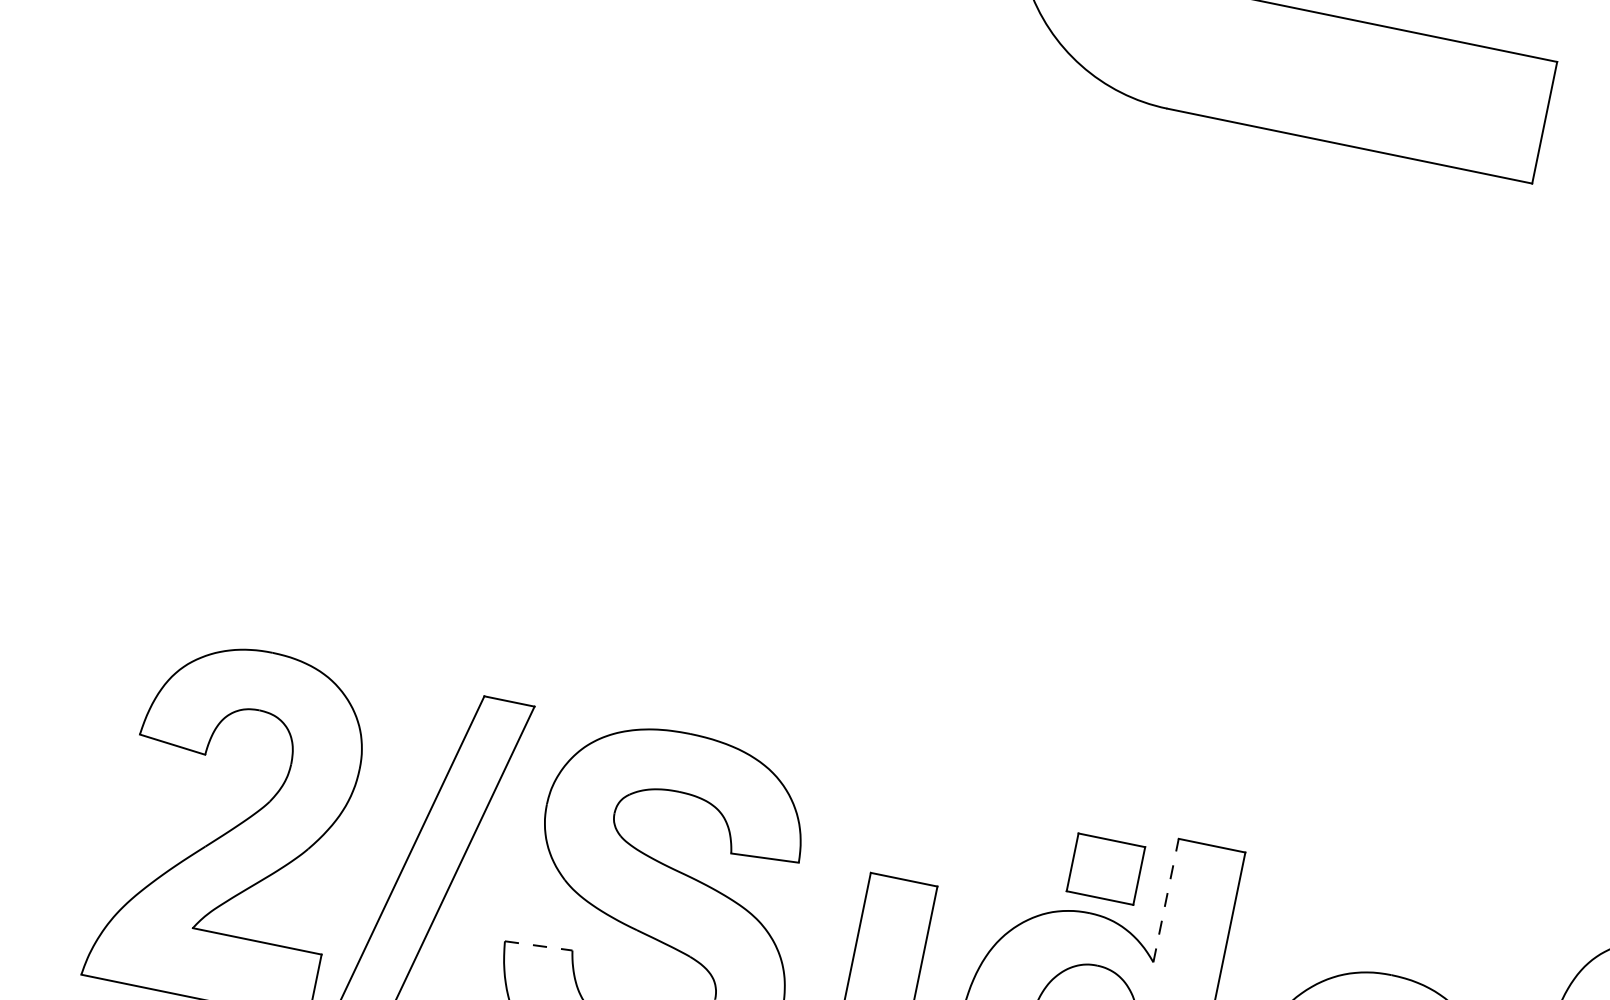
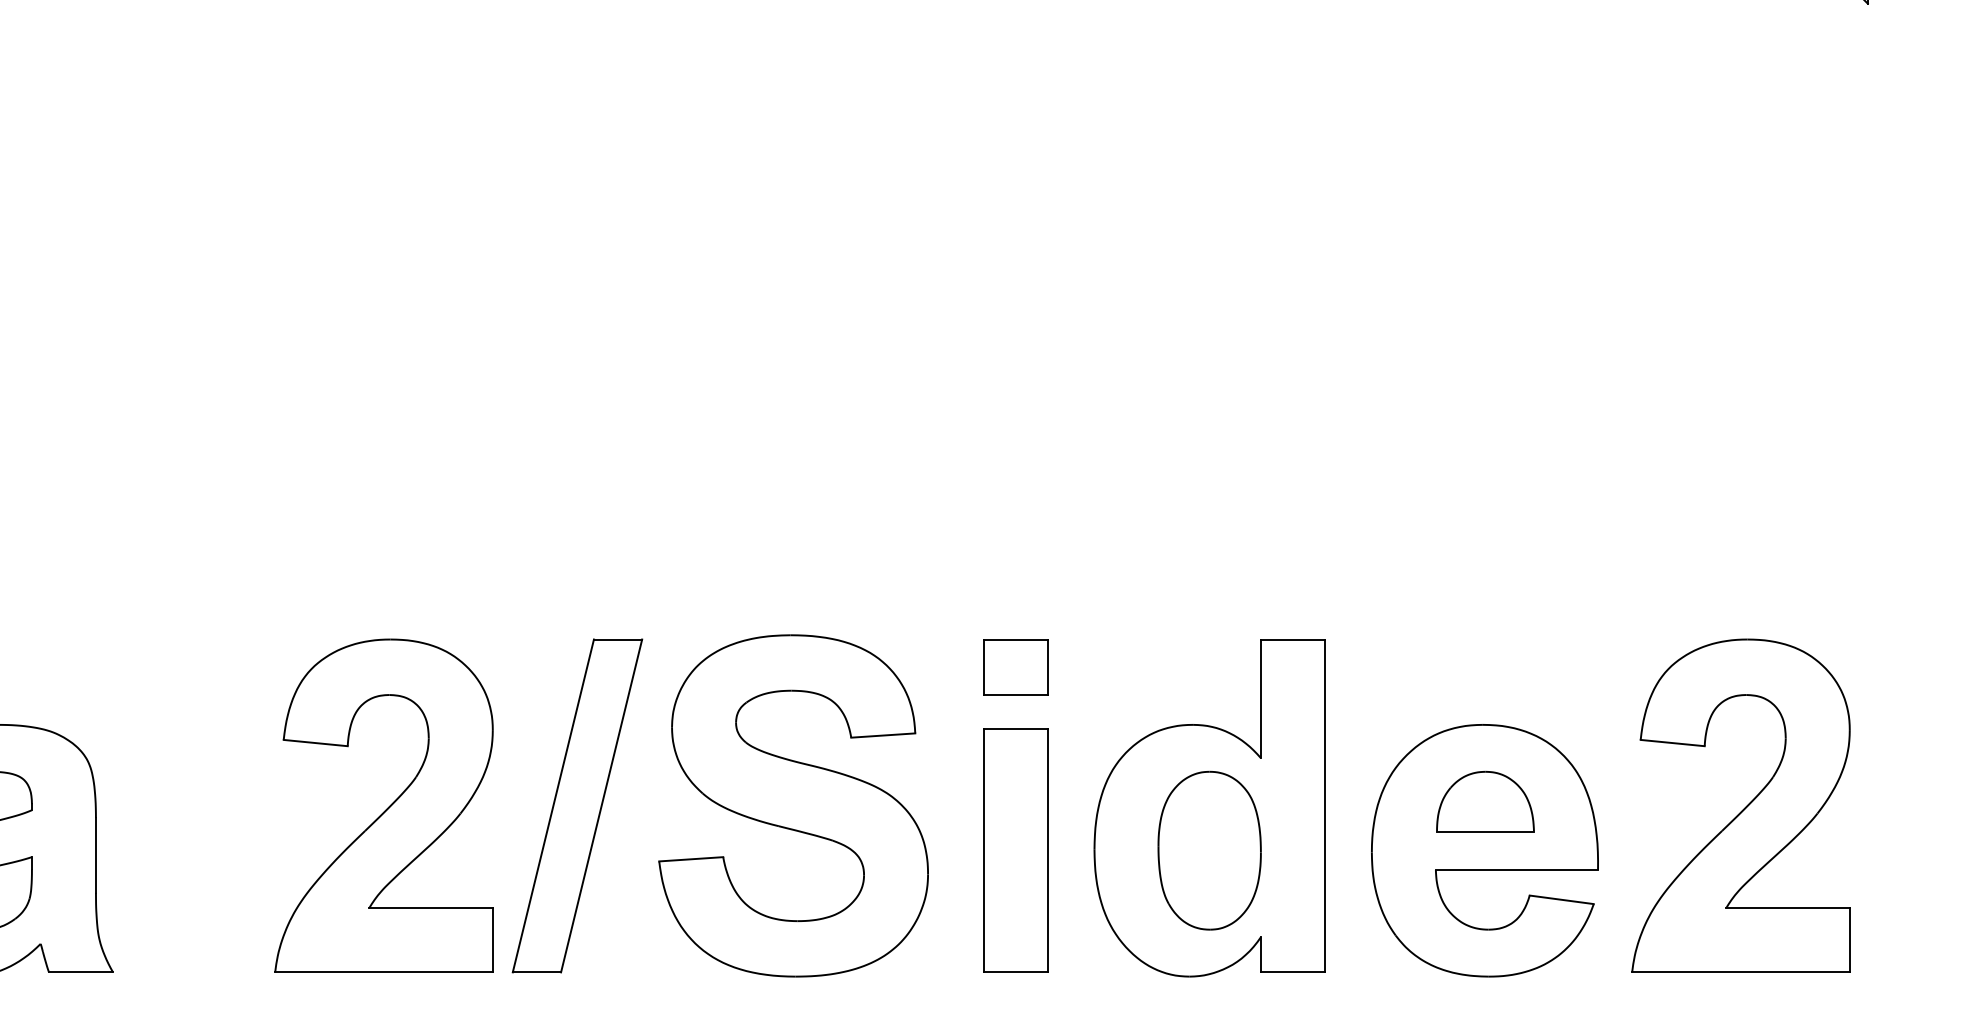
part: (1105, 869) -> (1015, 667), moved
line: (1165, 900) -> (1260, 698), dashed -> solid
line: (538, 946) -> (691, 859), dashed -> solid

